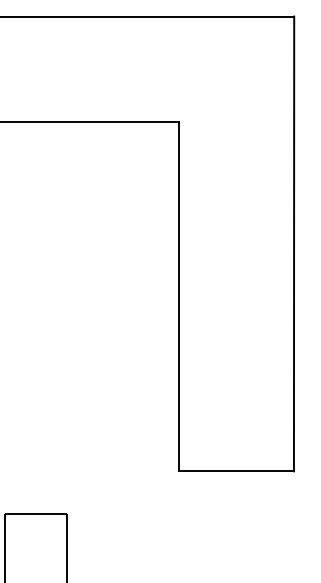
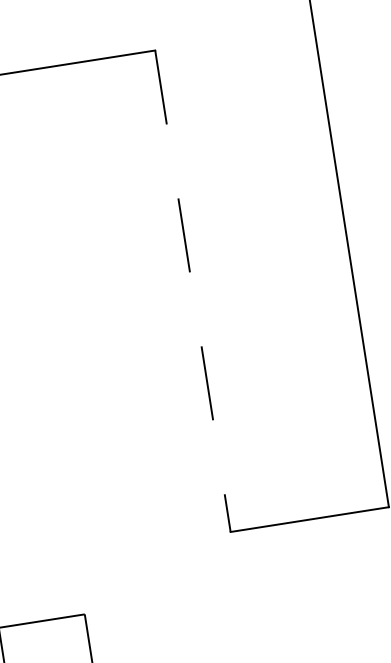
line: (179, 296) -> (193, 290), solid -> dashed

